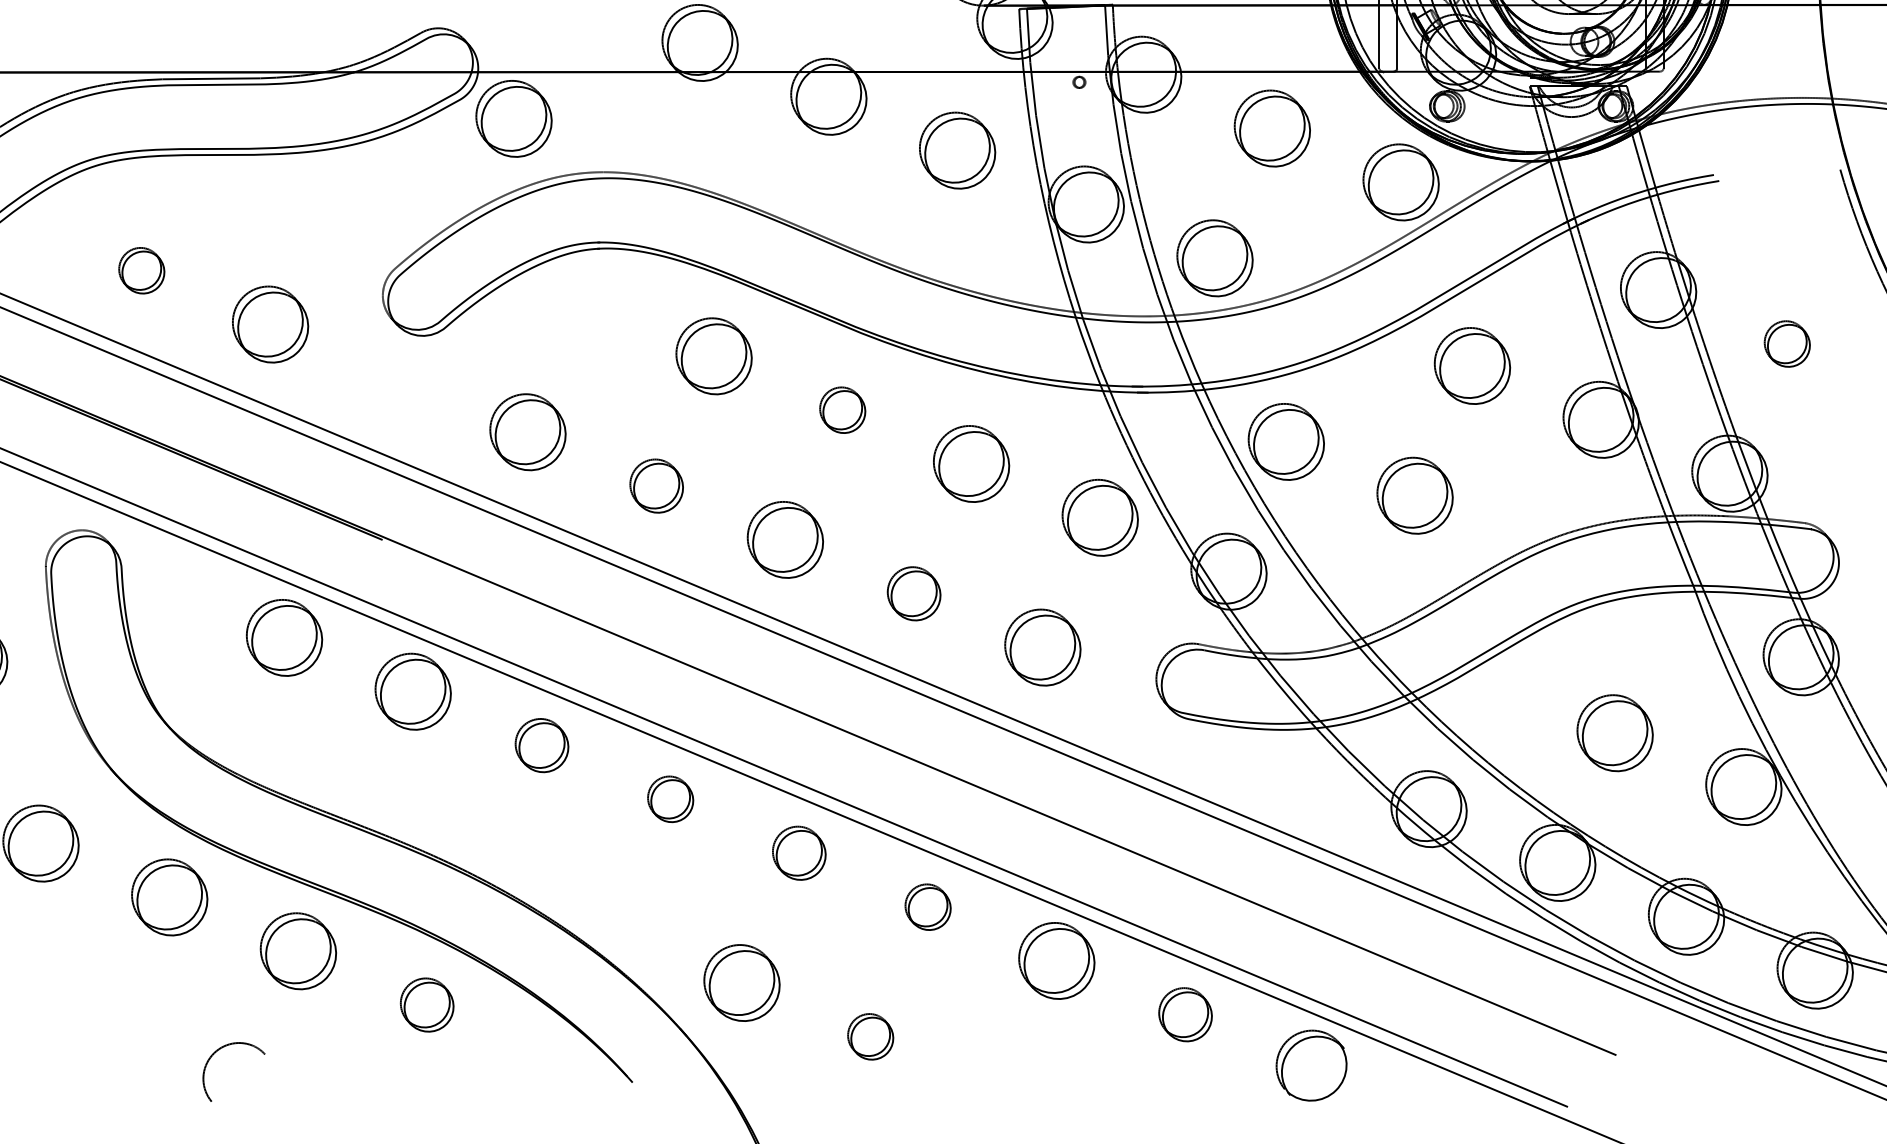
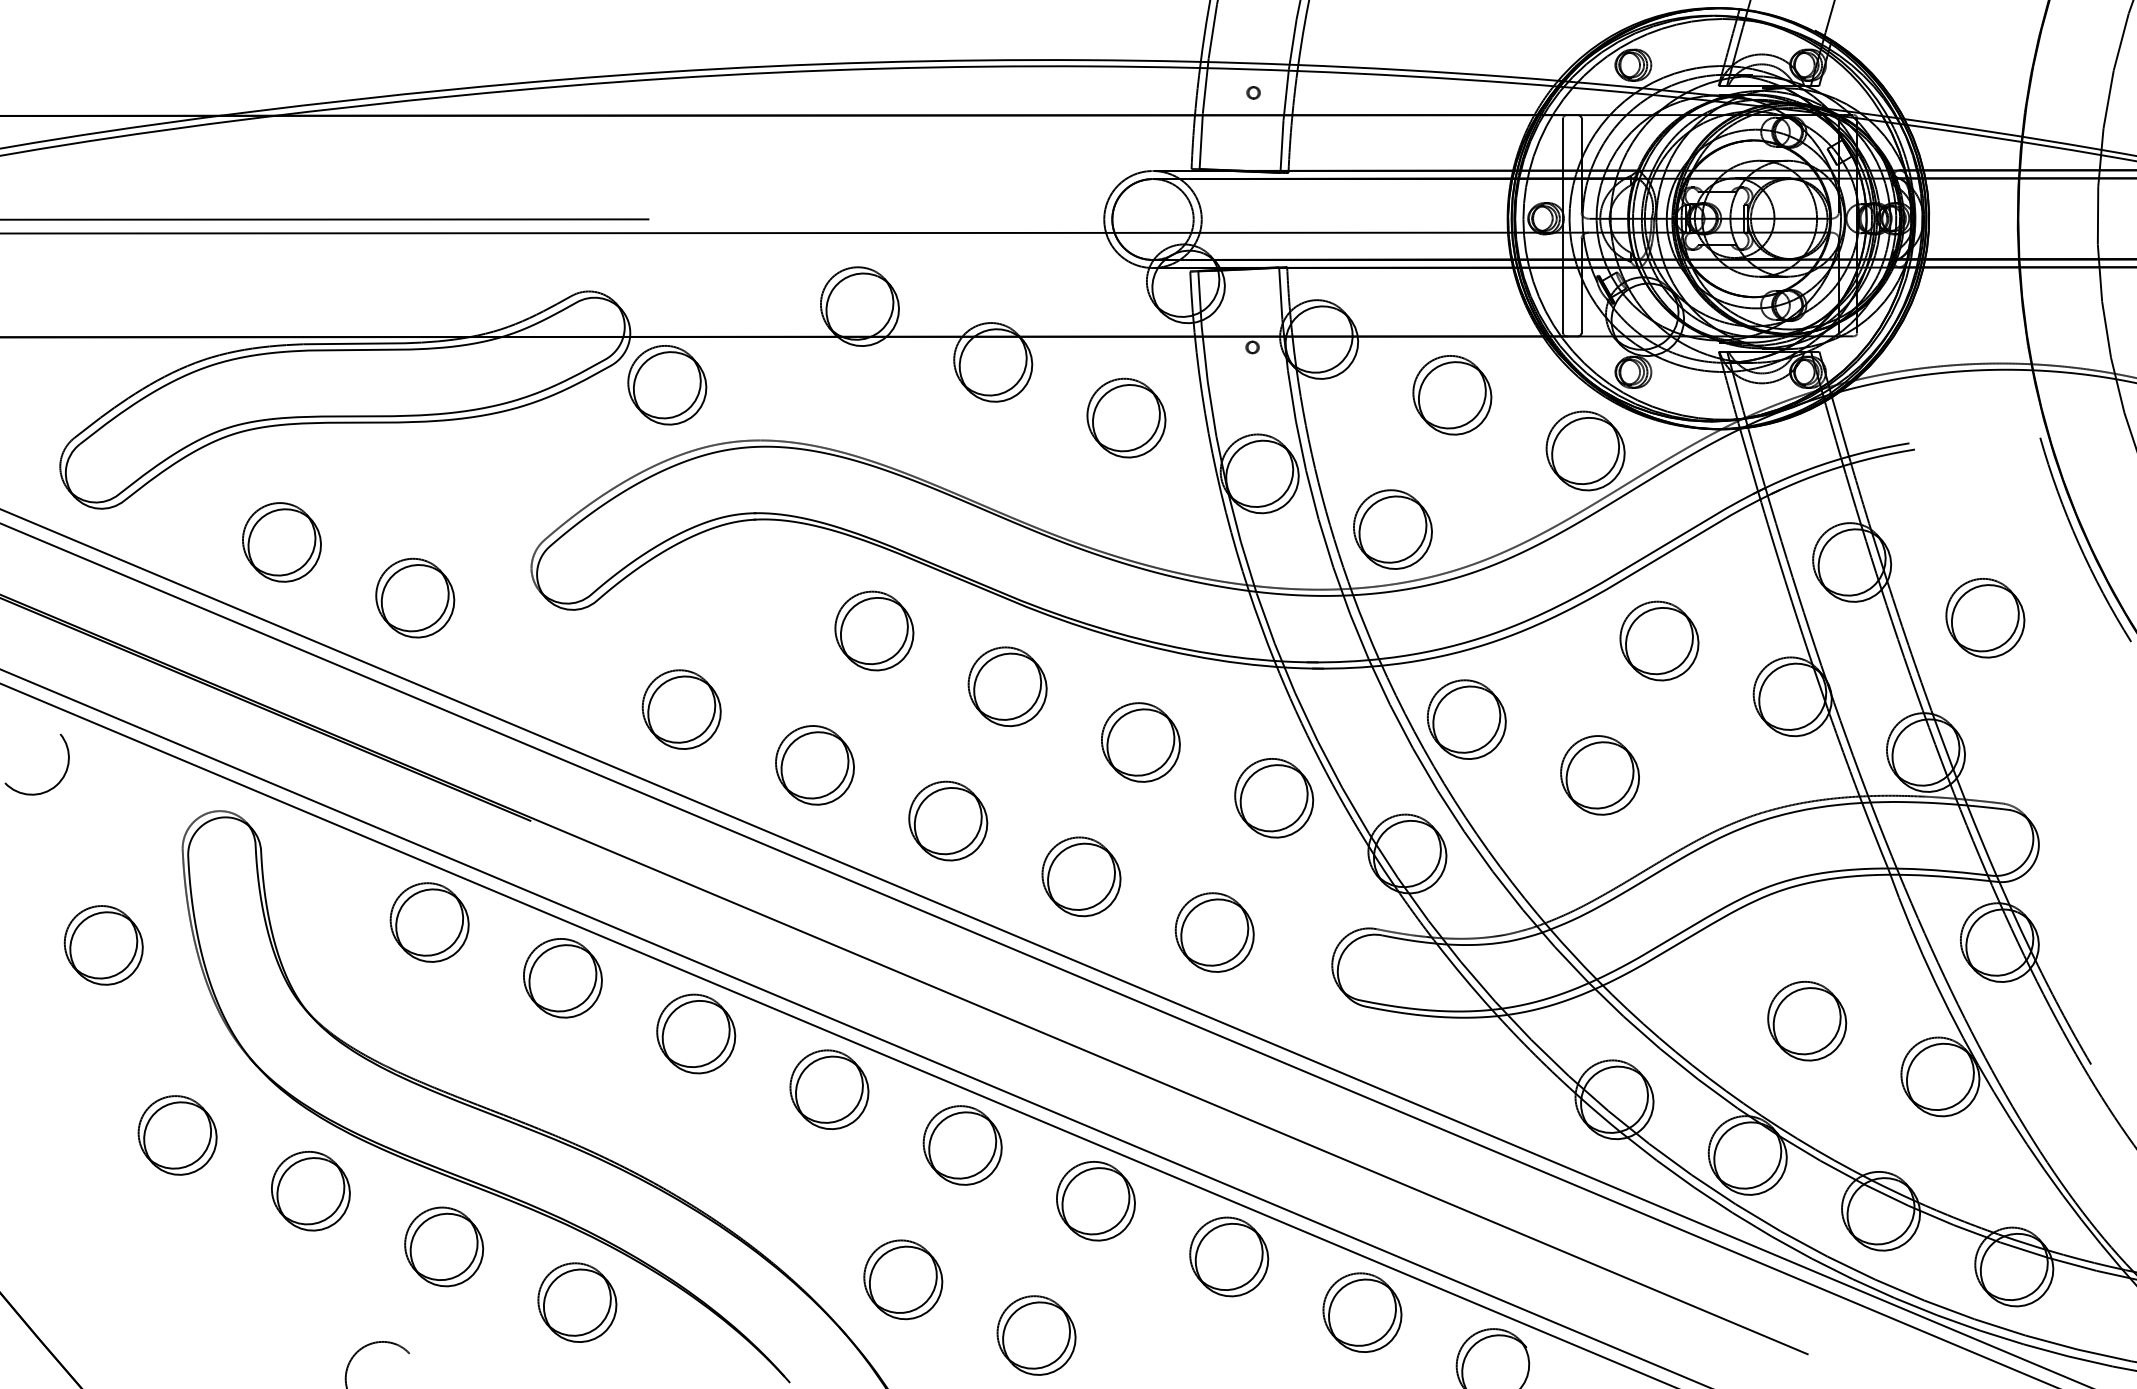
part: (141, 270) -> (281, 542), size x1.67
part: (1787, 344) -> (1985, 618), size x1.67
part: (842, 409) -> (1007, 686), size x1.67
part: (656, 486) -> (814, 765), size x1.43
part: (914, 593) -> (1081, 876), size x1.43
part: (542, 745) -> (696, 1033), size x1.43
part: (670, 799) -> (829, 1089), size x1.67
part: (799, 853) -> (962, 1145), size x1.43
part: (927, 907) -> (1095, 1201), size x1.67
part: (427, 1004) -> (577, 1302), size x1.43
part: (1185, 1014) -> (1362, 1312), size x1.43
part: (870, 1036) -> (1036, 1335), size x1.67

